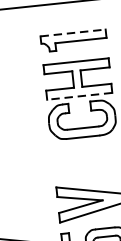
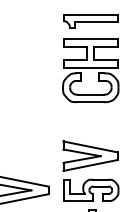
line: (74, 33) -> (91, 15), dashed -> solid
line: (79, 96) -> (90, 68), dashed -> solid

